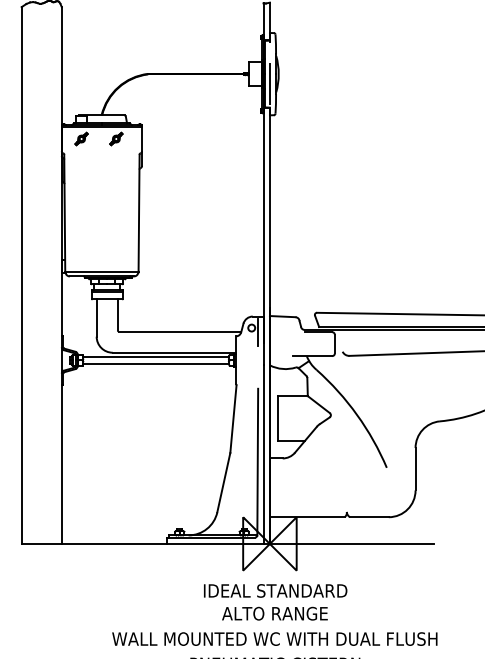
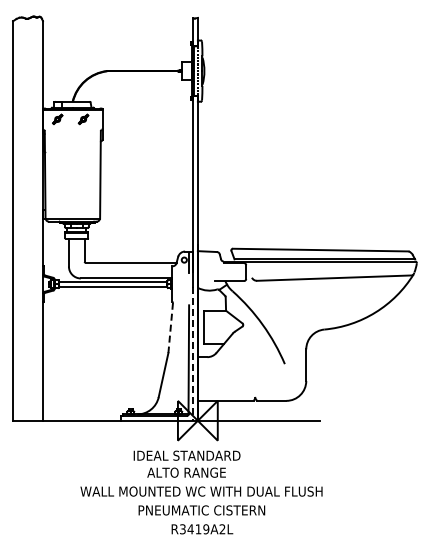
line: (233, 419) -> (170, 328), solid -> dashed
line: (264, 454) -> (193, 354), solid -> dashed
text: (274, 601) -> (186, 463), moved

